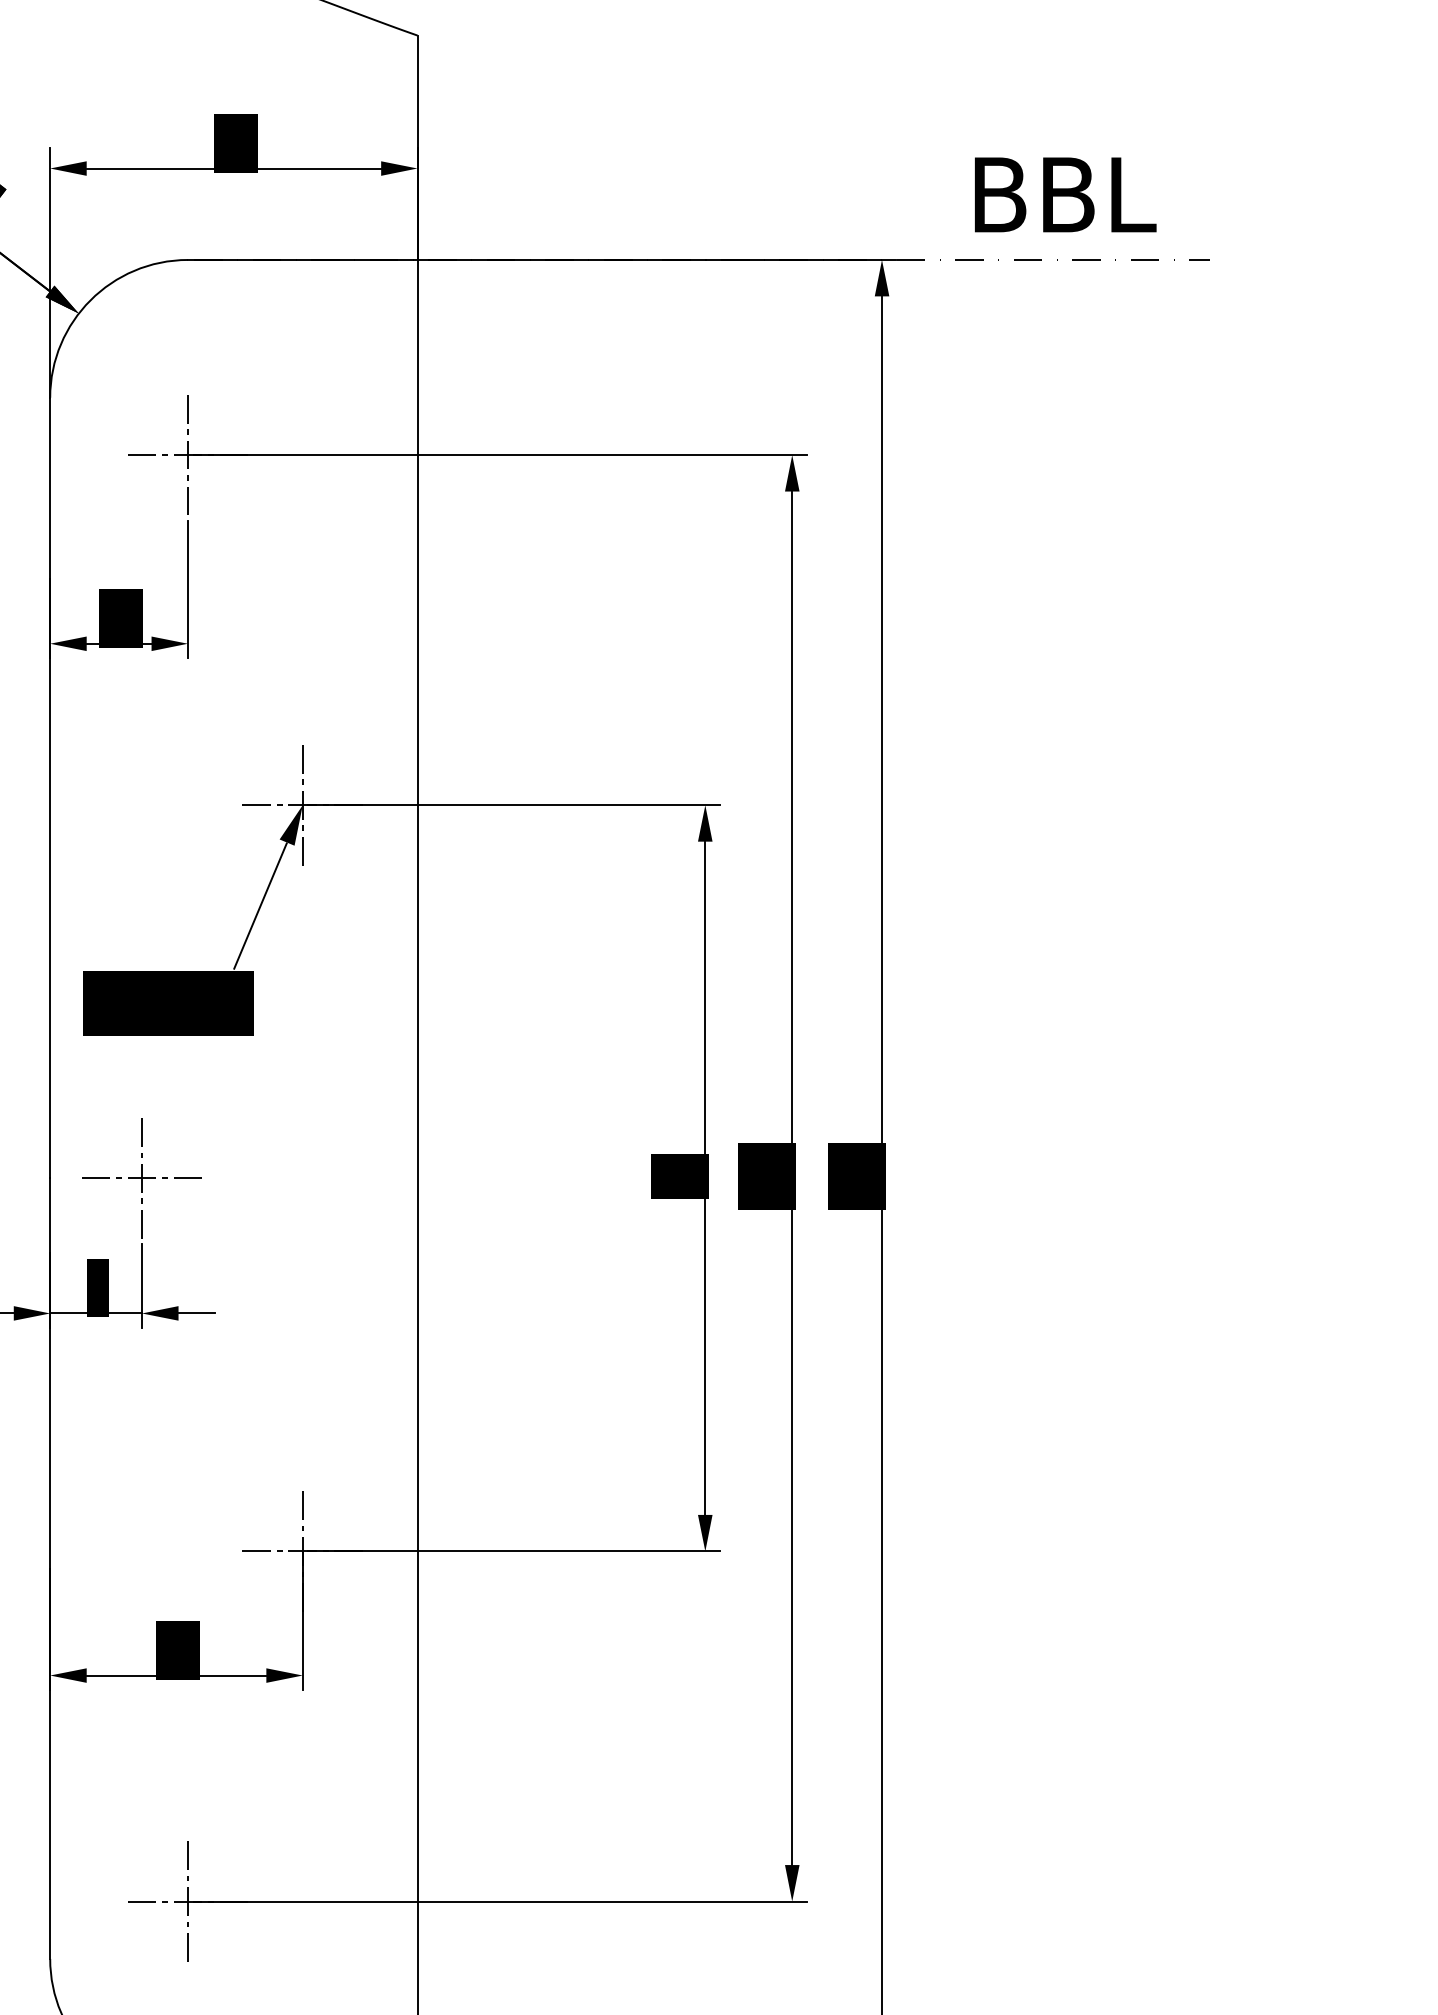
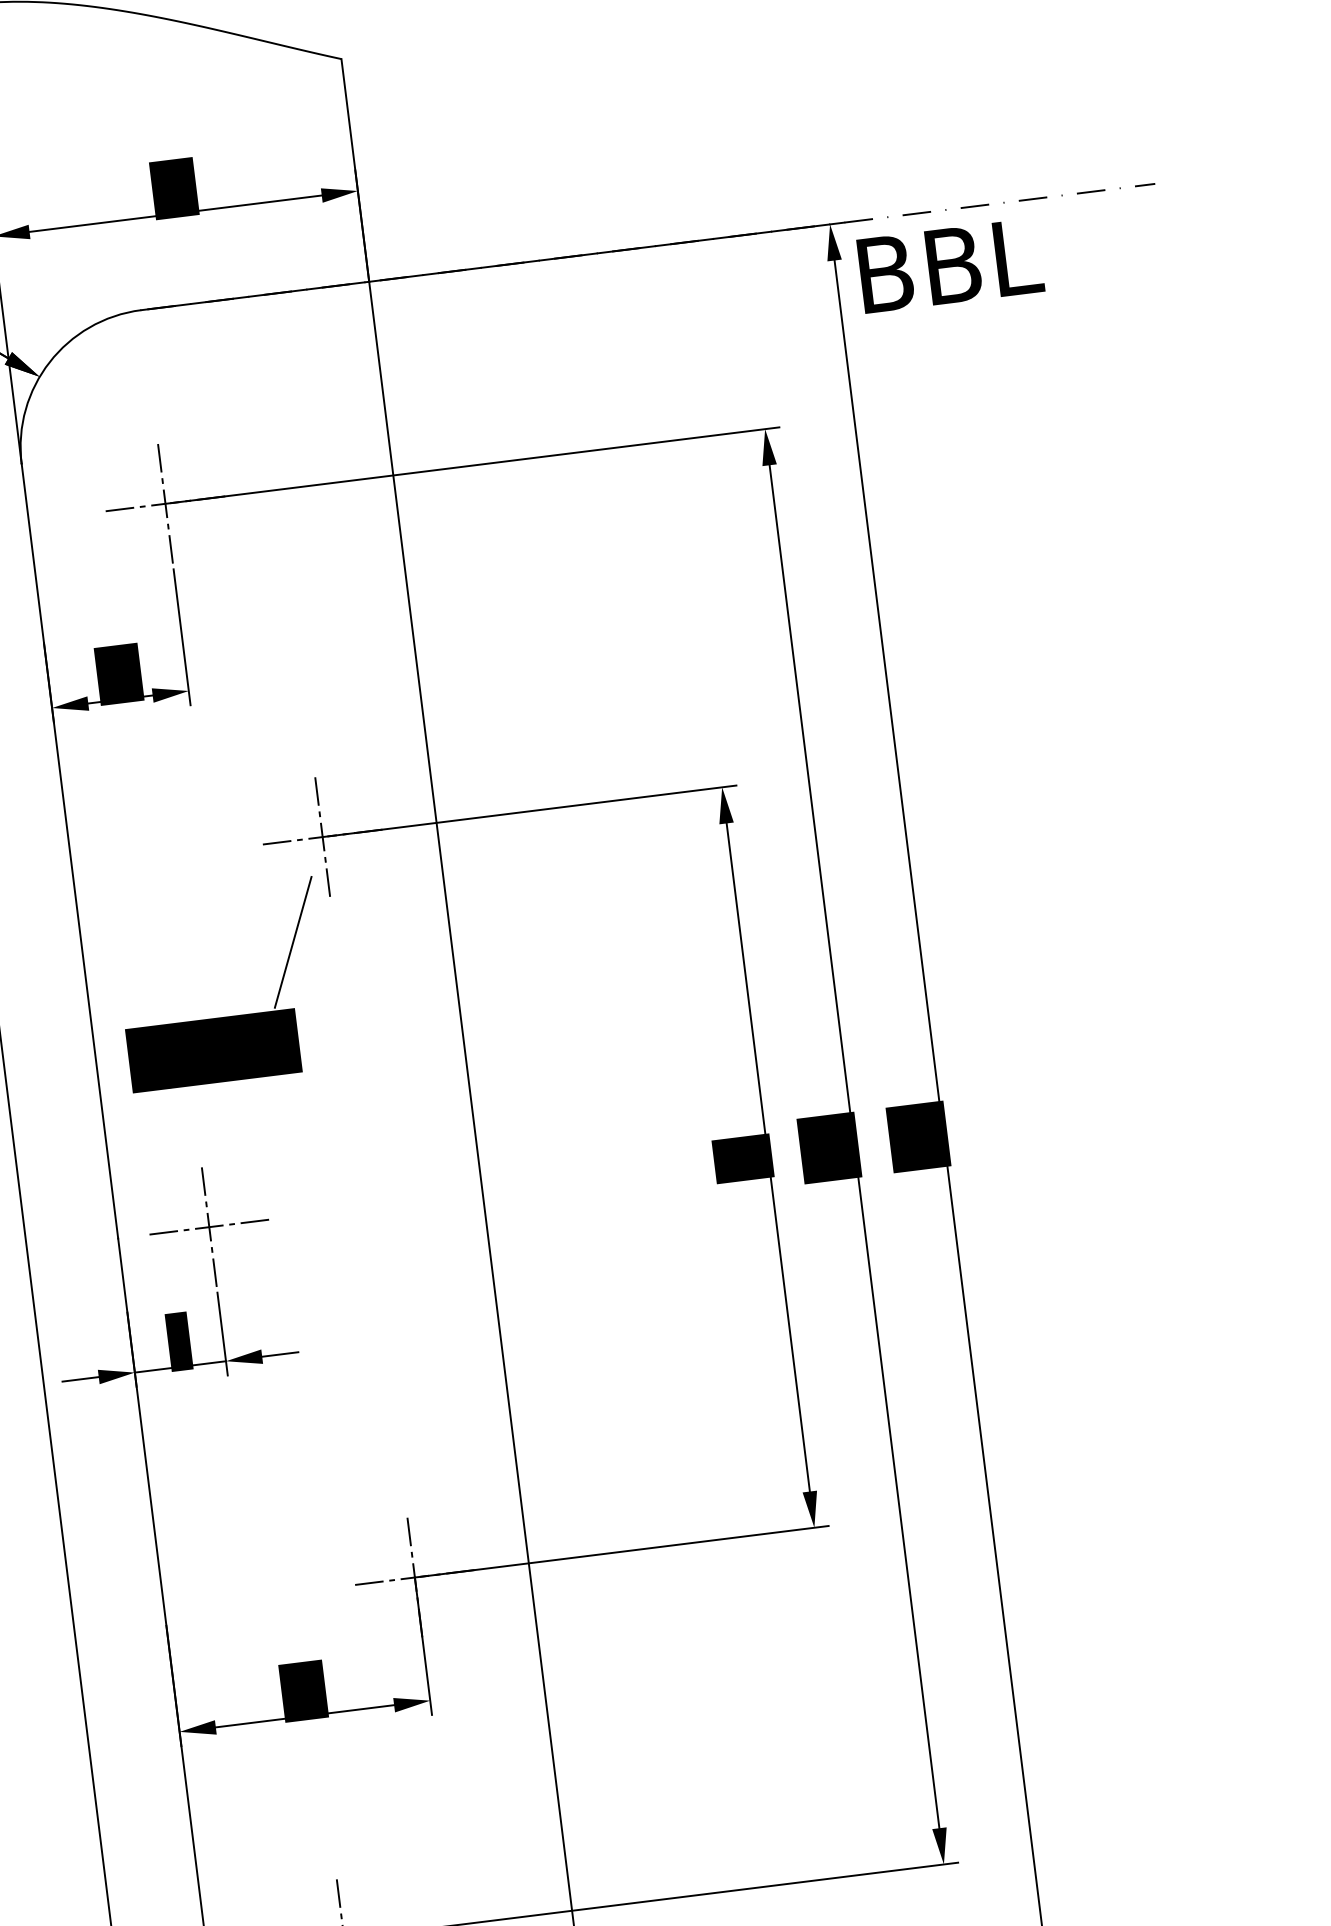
text: (1065, 194) -> (950, 265), moved
fill: (290, 825) -> (313, 858), removed

